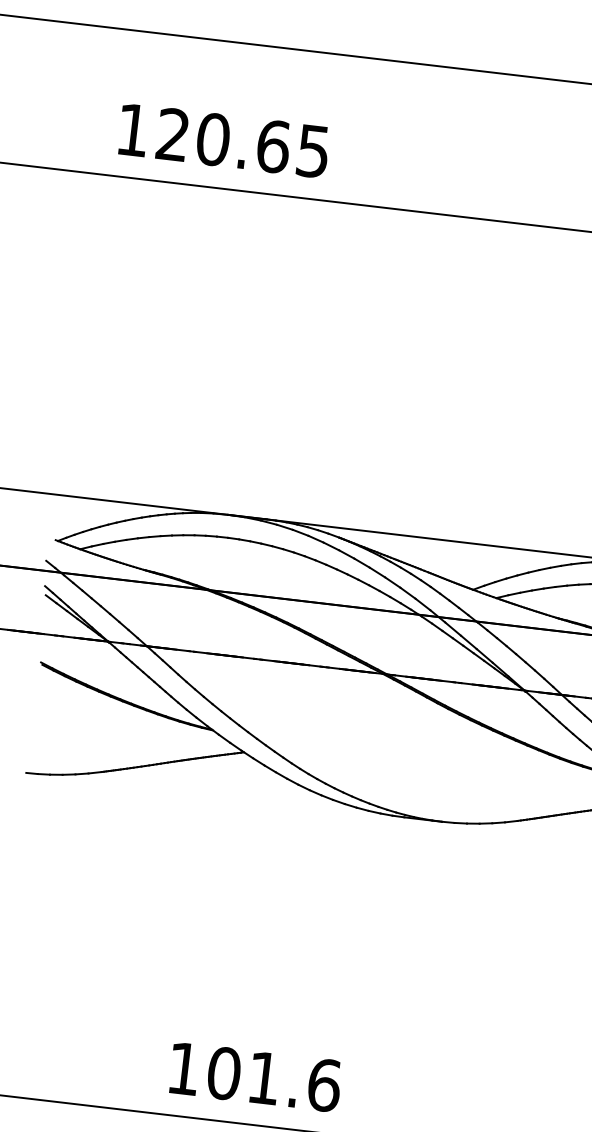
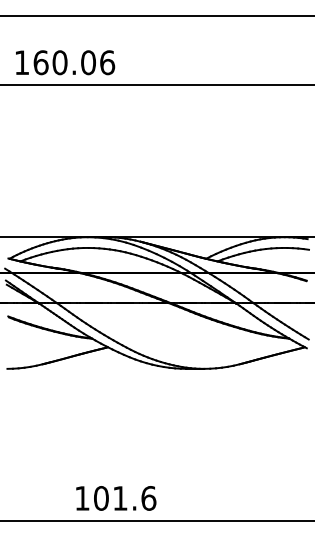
text: (243, 142) -> (74, 62), 120.65 -> 160.06
text: (256, 1077) -> (116, 498), moved

